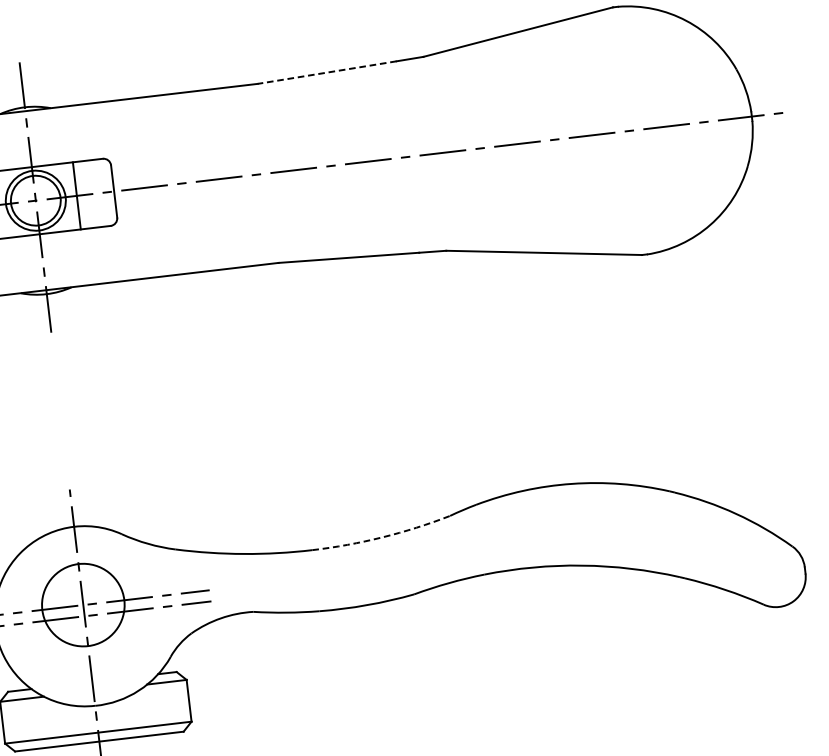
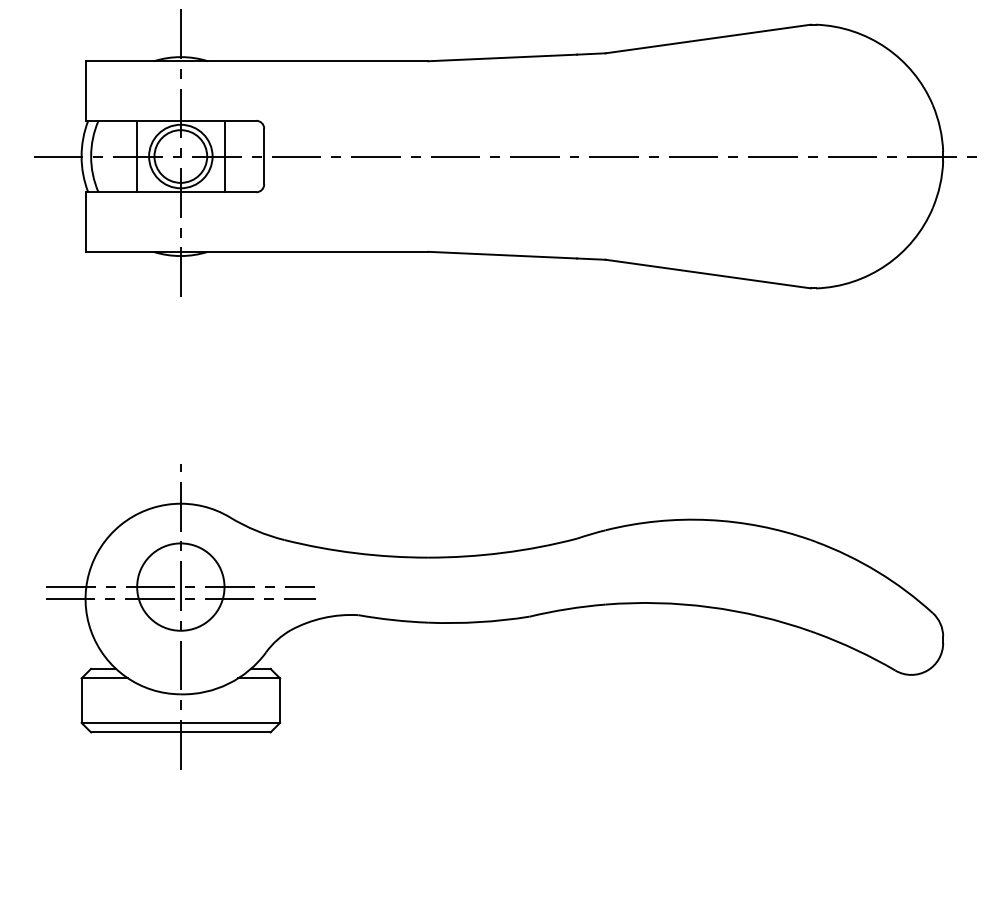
line: (327, 72) -> (502, 57), dashed -> solid
arc: (382, 537) -> (503, 552), dashed -> solid

